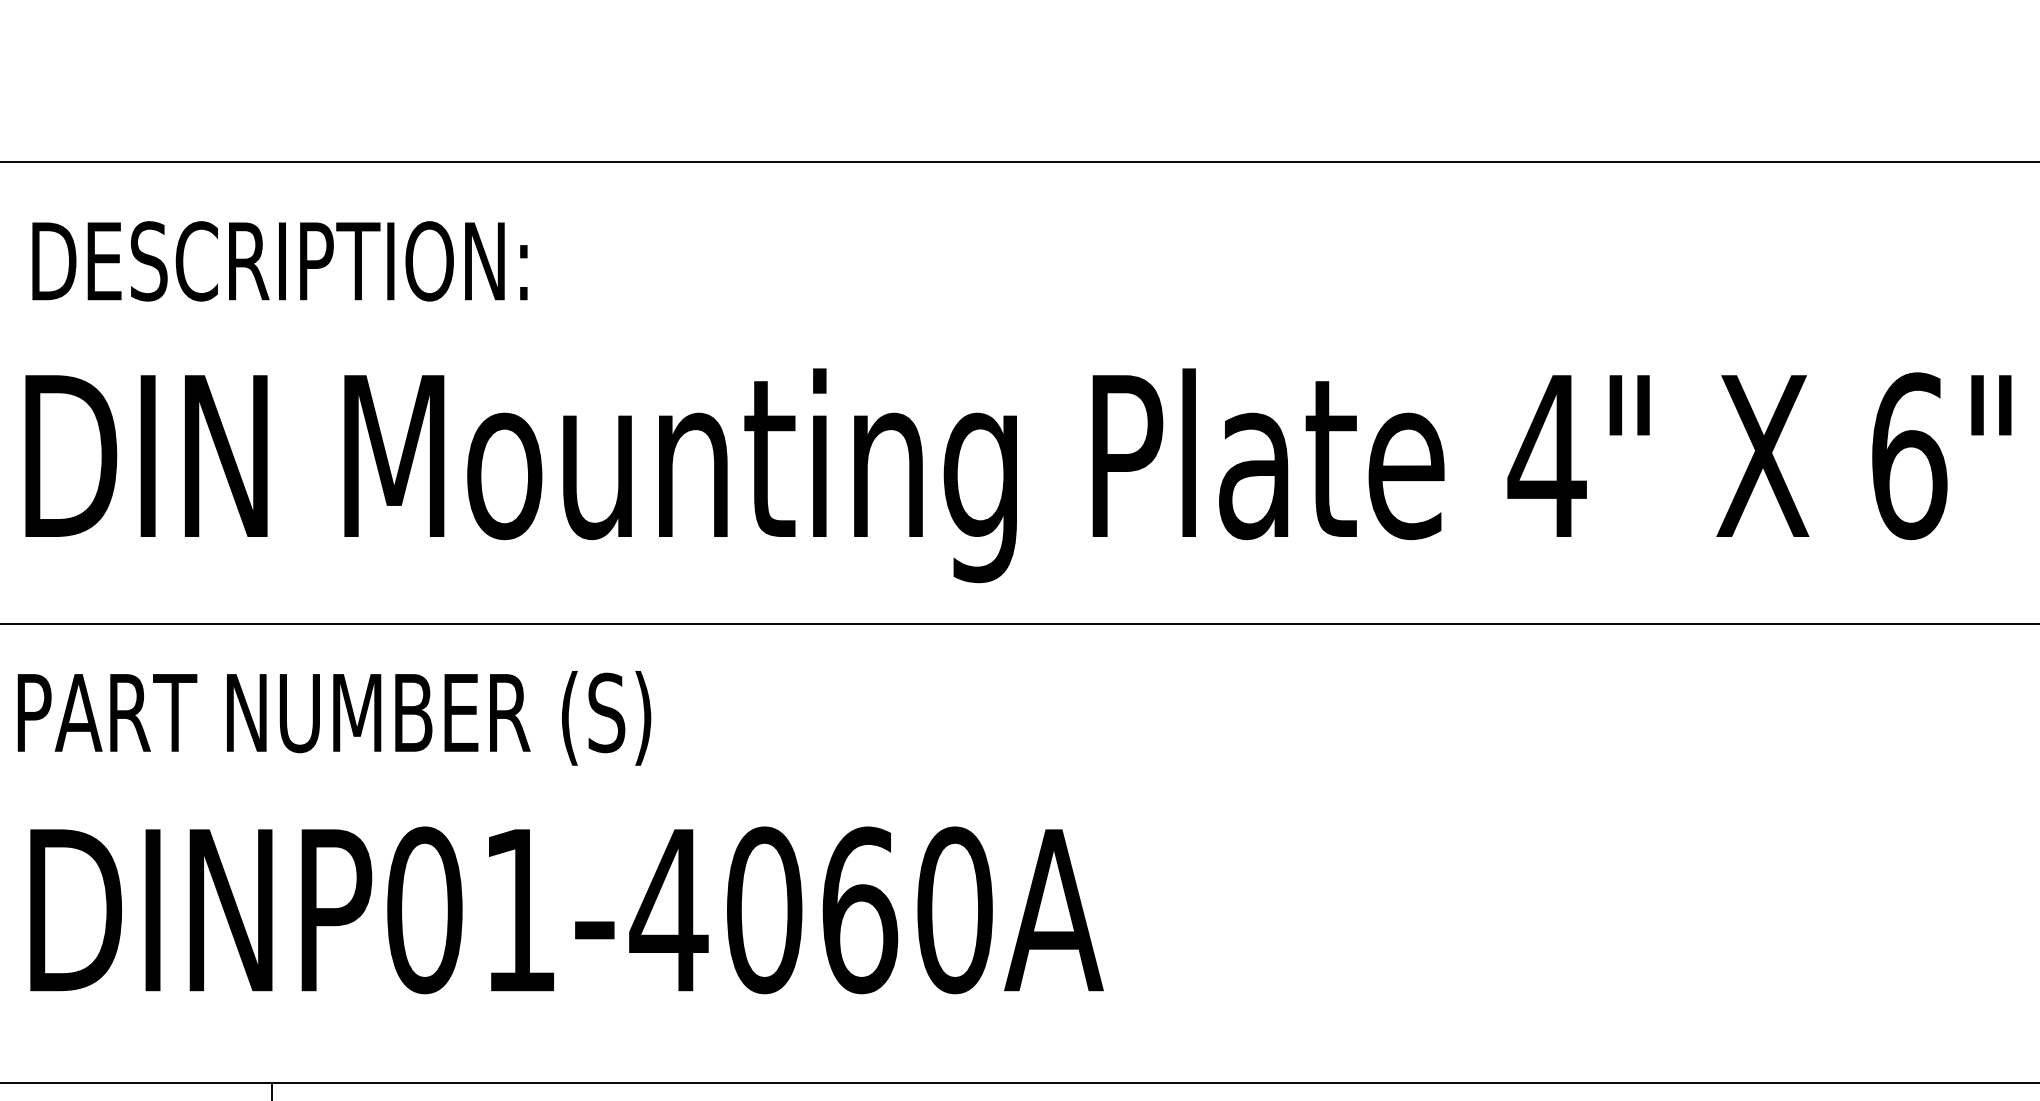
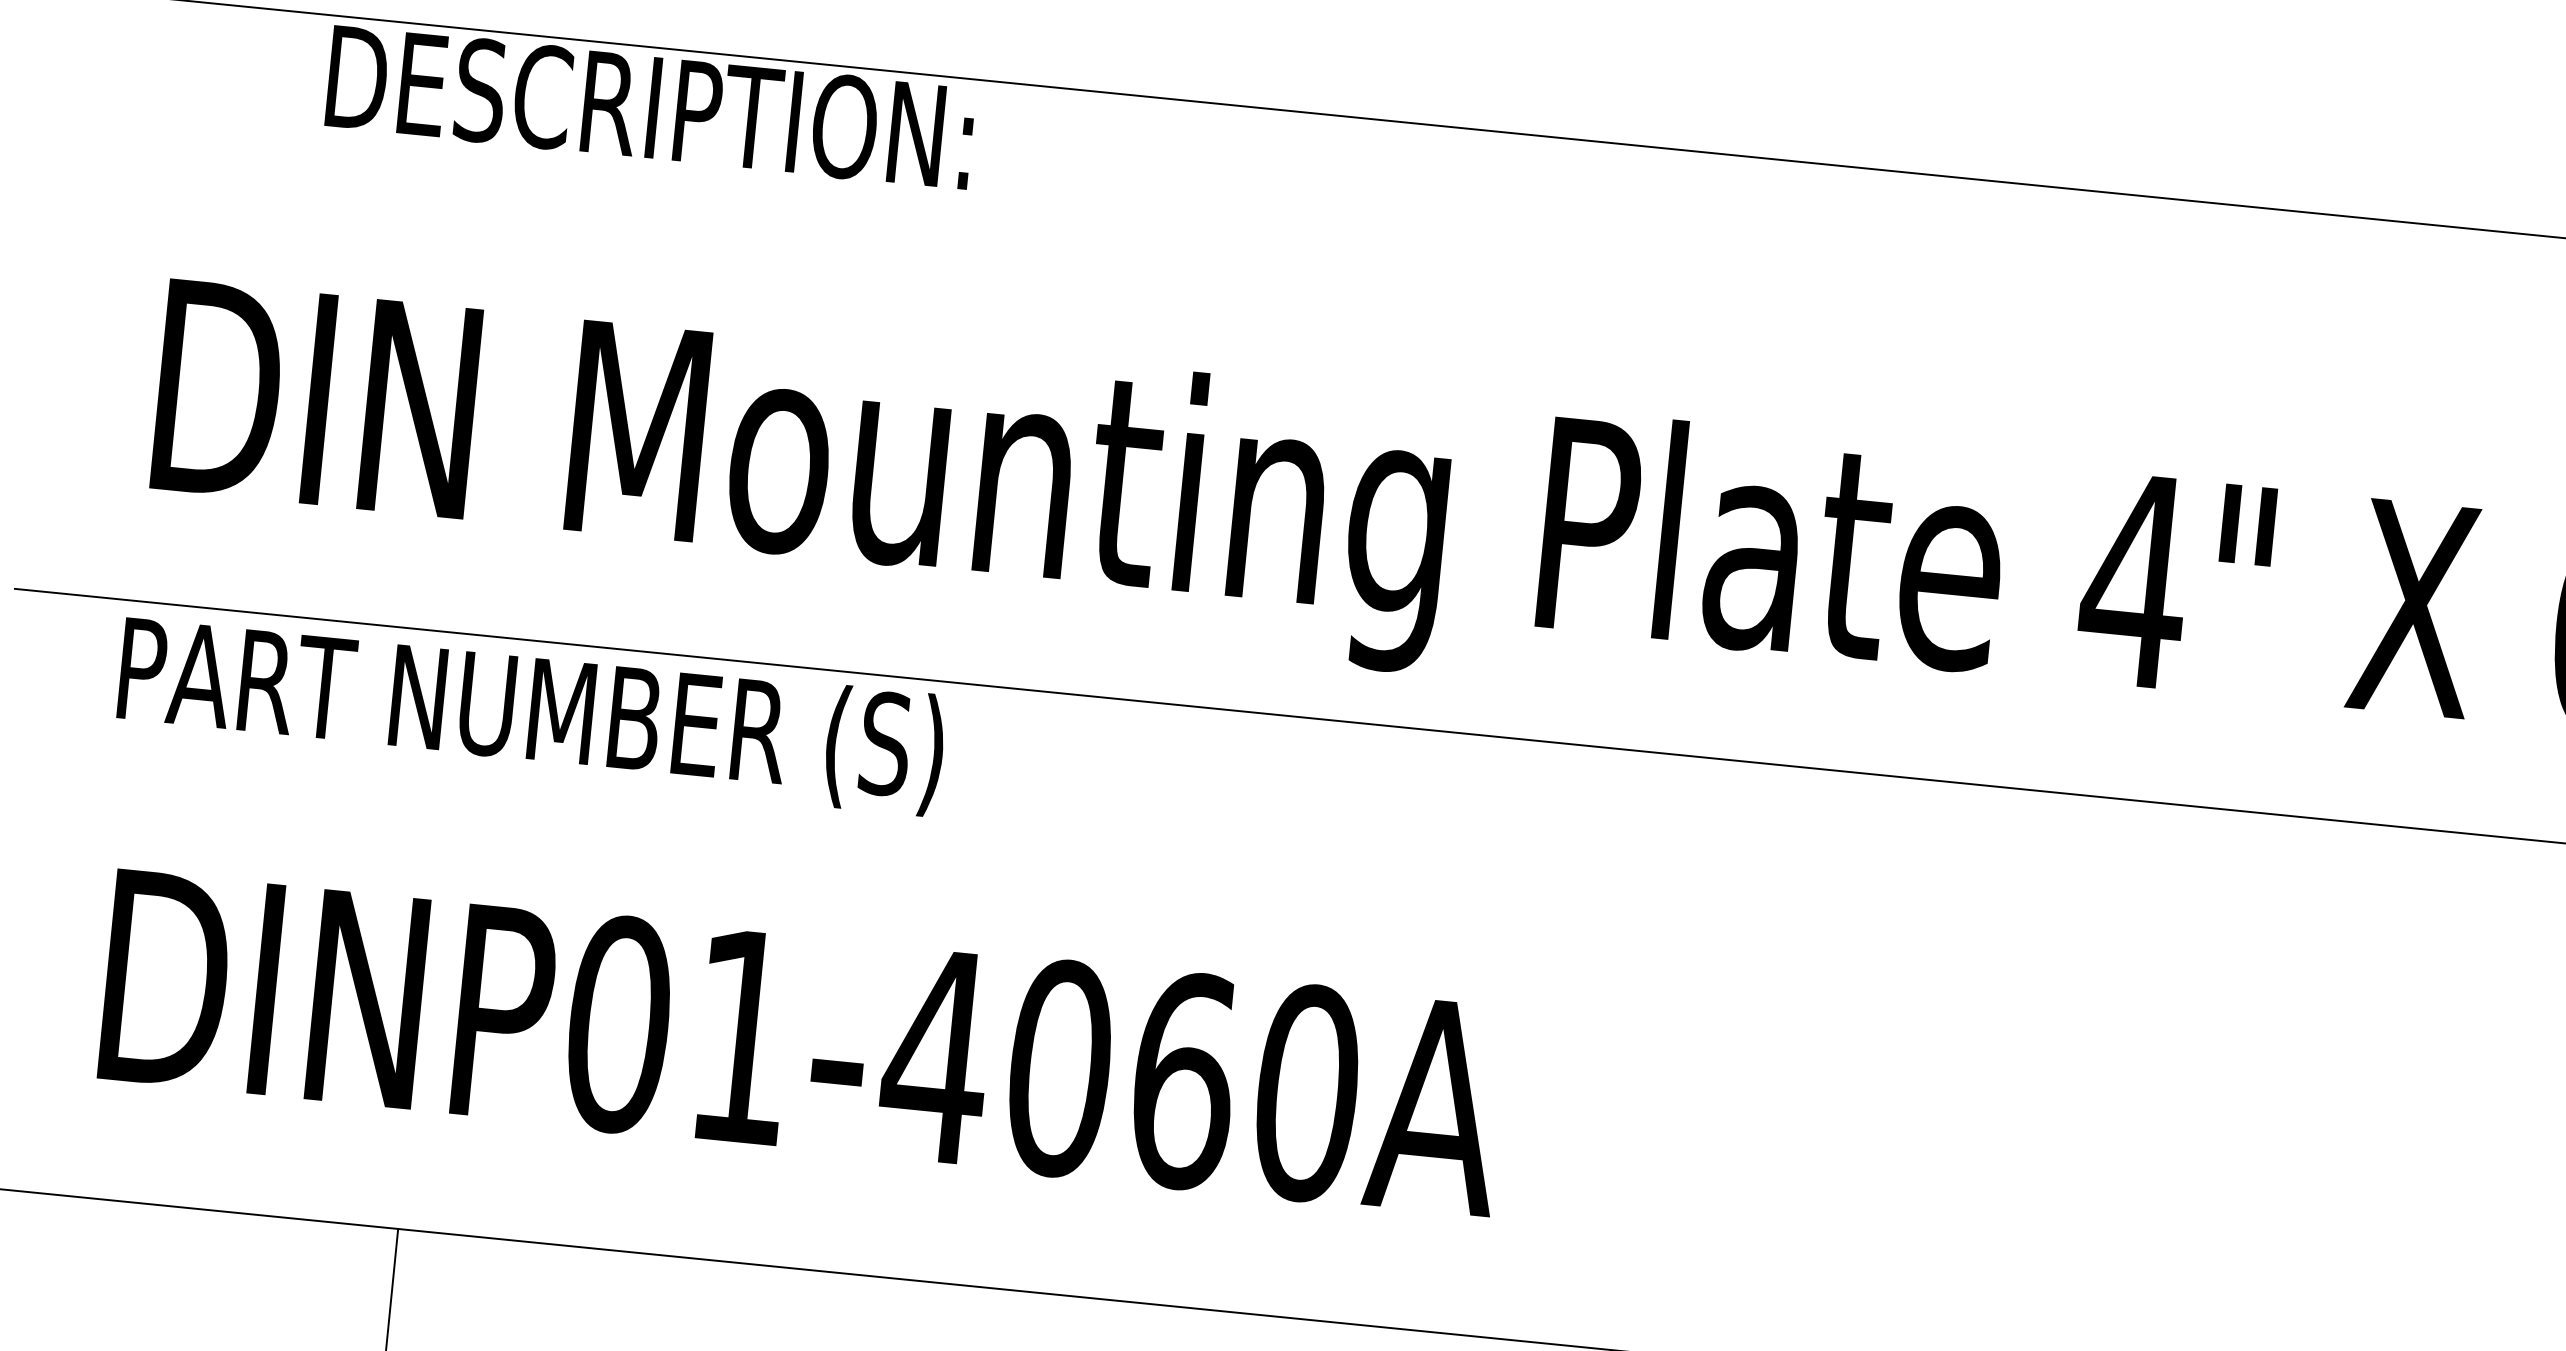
text: (279, 261) -> (649, 107), moved
text: (334, 718) -> (531, 715), moved

